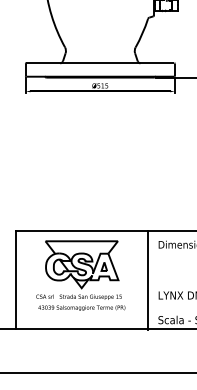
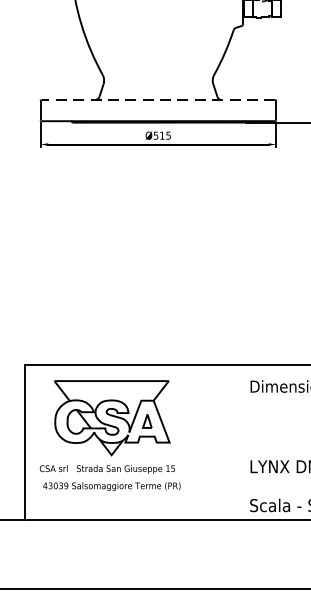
line: (100, 63) -> (158, 100), solid -> dashed
part: (80, 275) -> (109, 435), moved
line: (147, 280) -> (232, 443), removed

